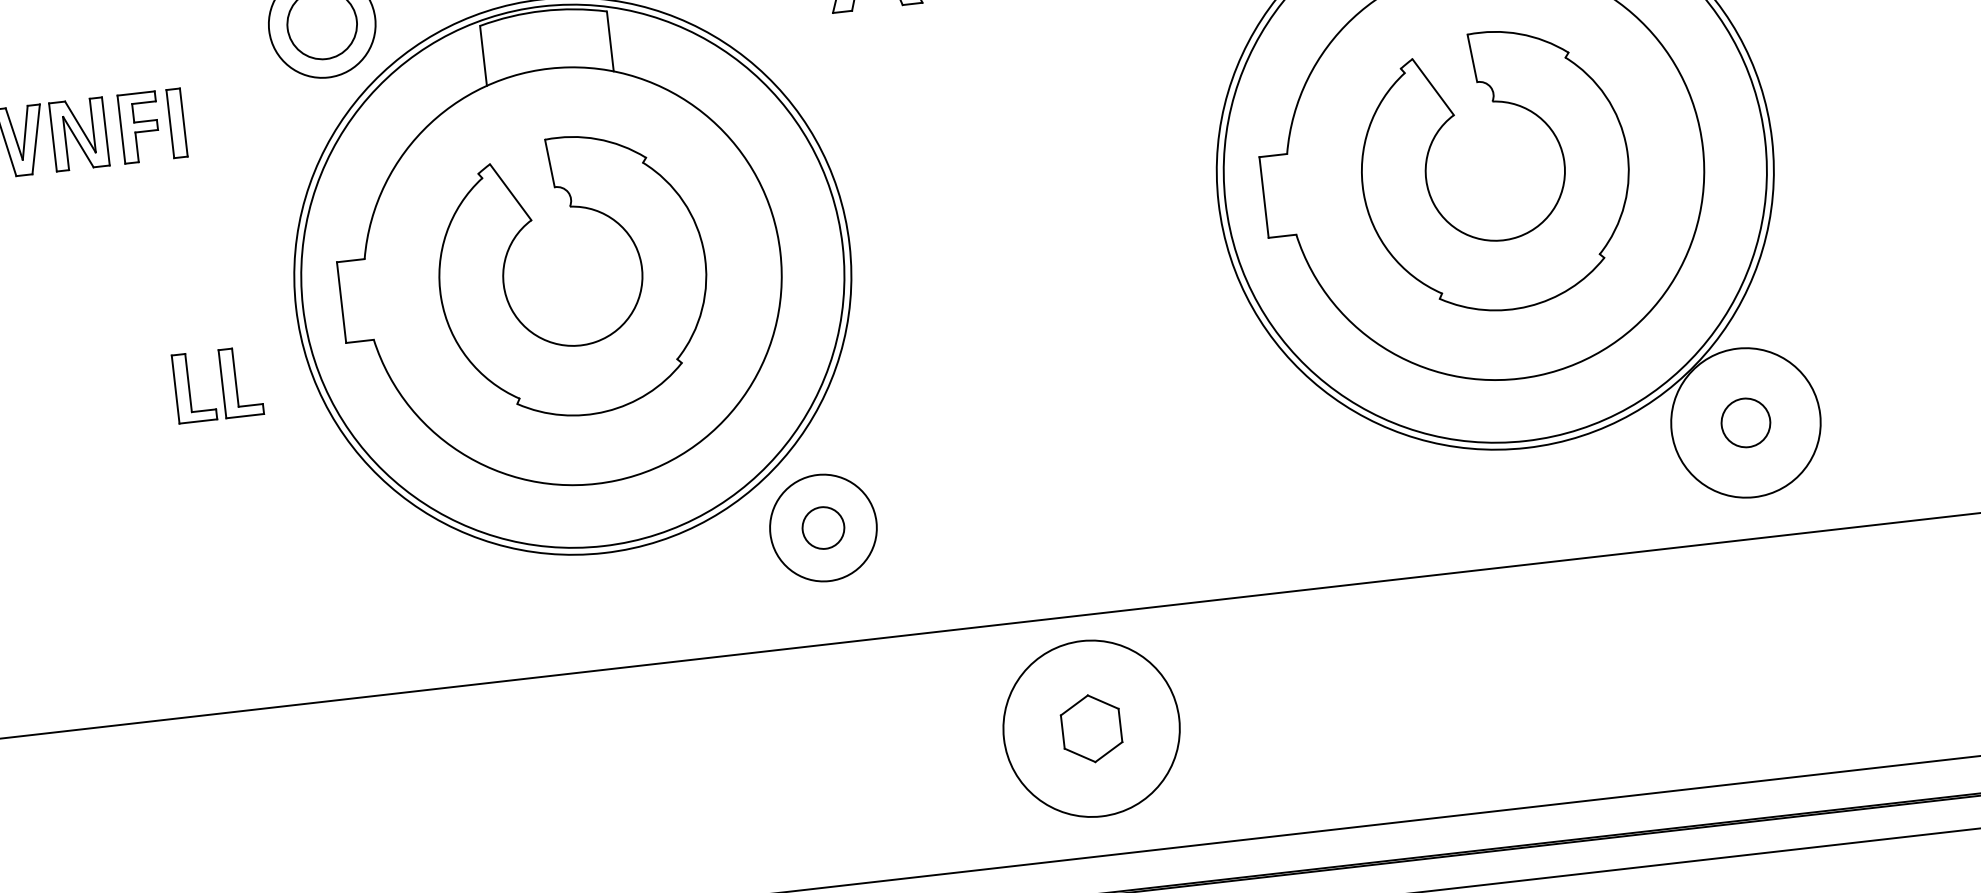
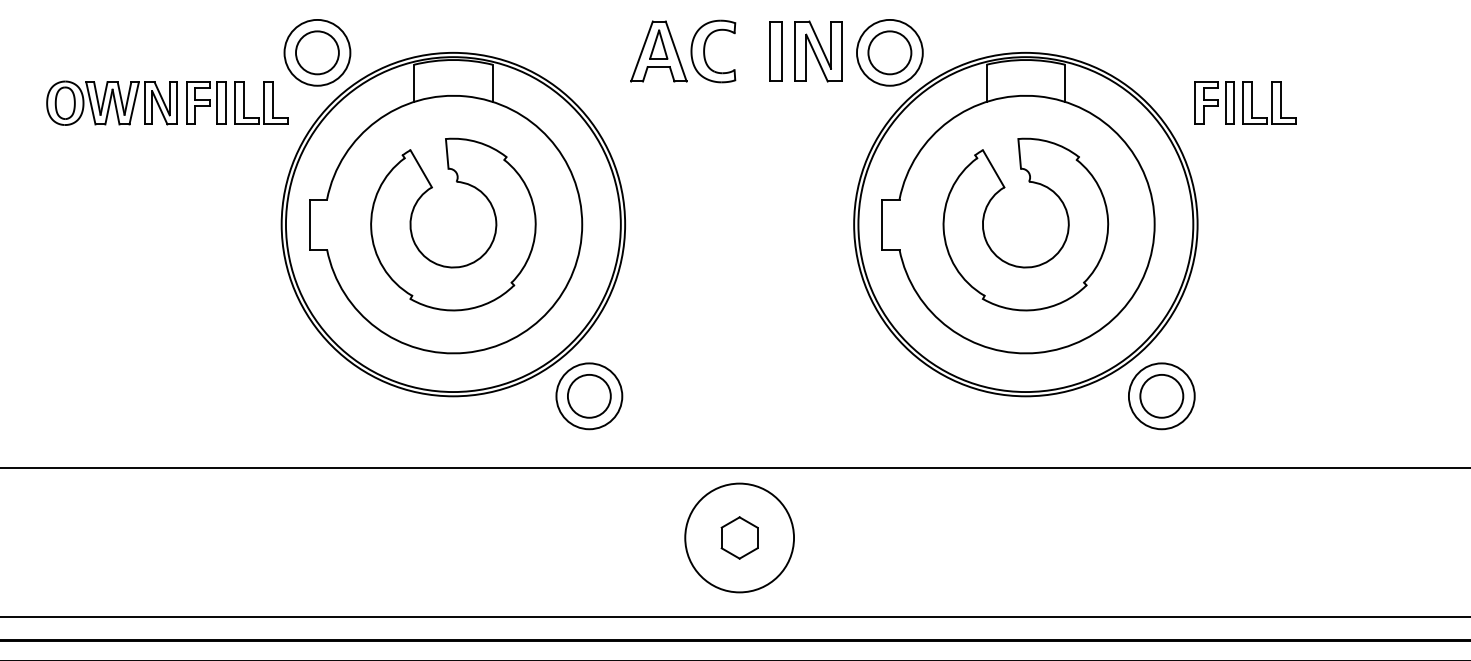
part: (217, 383) -> (261, 102), moved
circle: (1745, 421) -> (1161, 395), size x1.43
circle: (1745, 423) -> (1161, 396), size x0.71
circle: (821, 526) -> (588, 395), size x1.67

